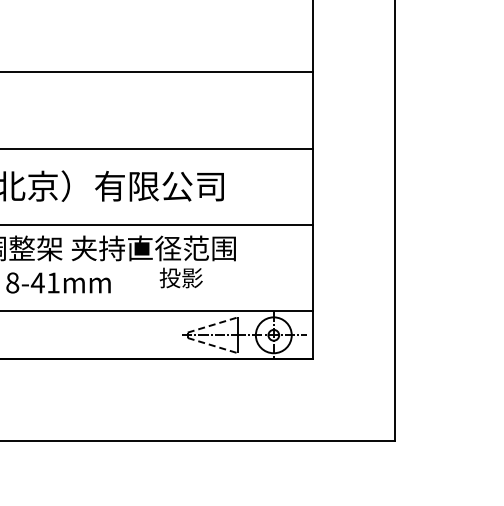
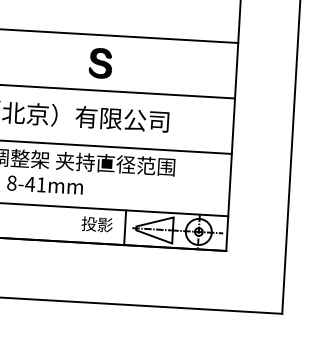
part: (125, 110) -> (100, 63), added
text: (180, 277) -> (96, 224), moved
line: (213, 324) -> (155, 221), dashed -> solid
line: (172, 335) -> (125, 227), added
line: (213, 345) -> (154, 236), dashed -> solid

